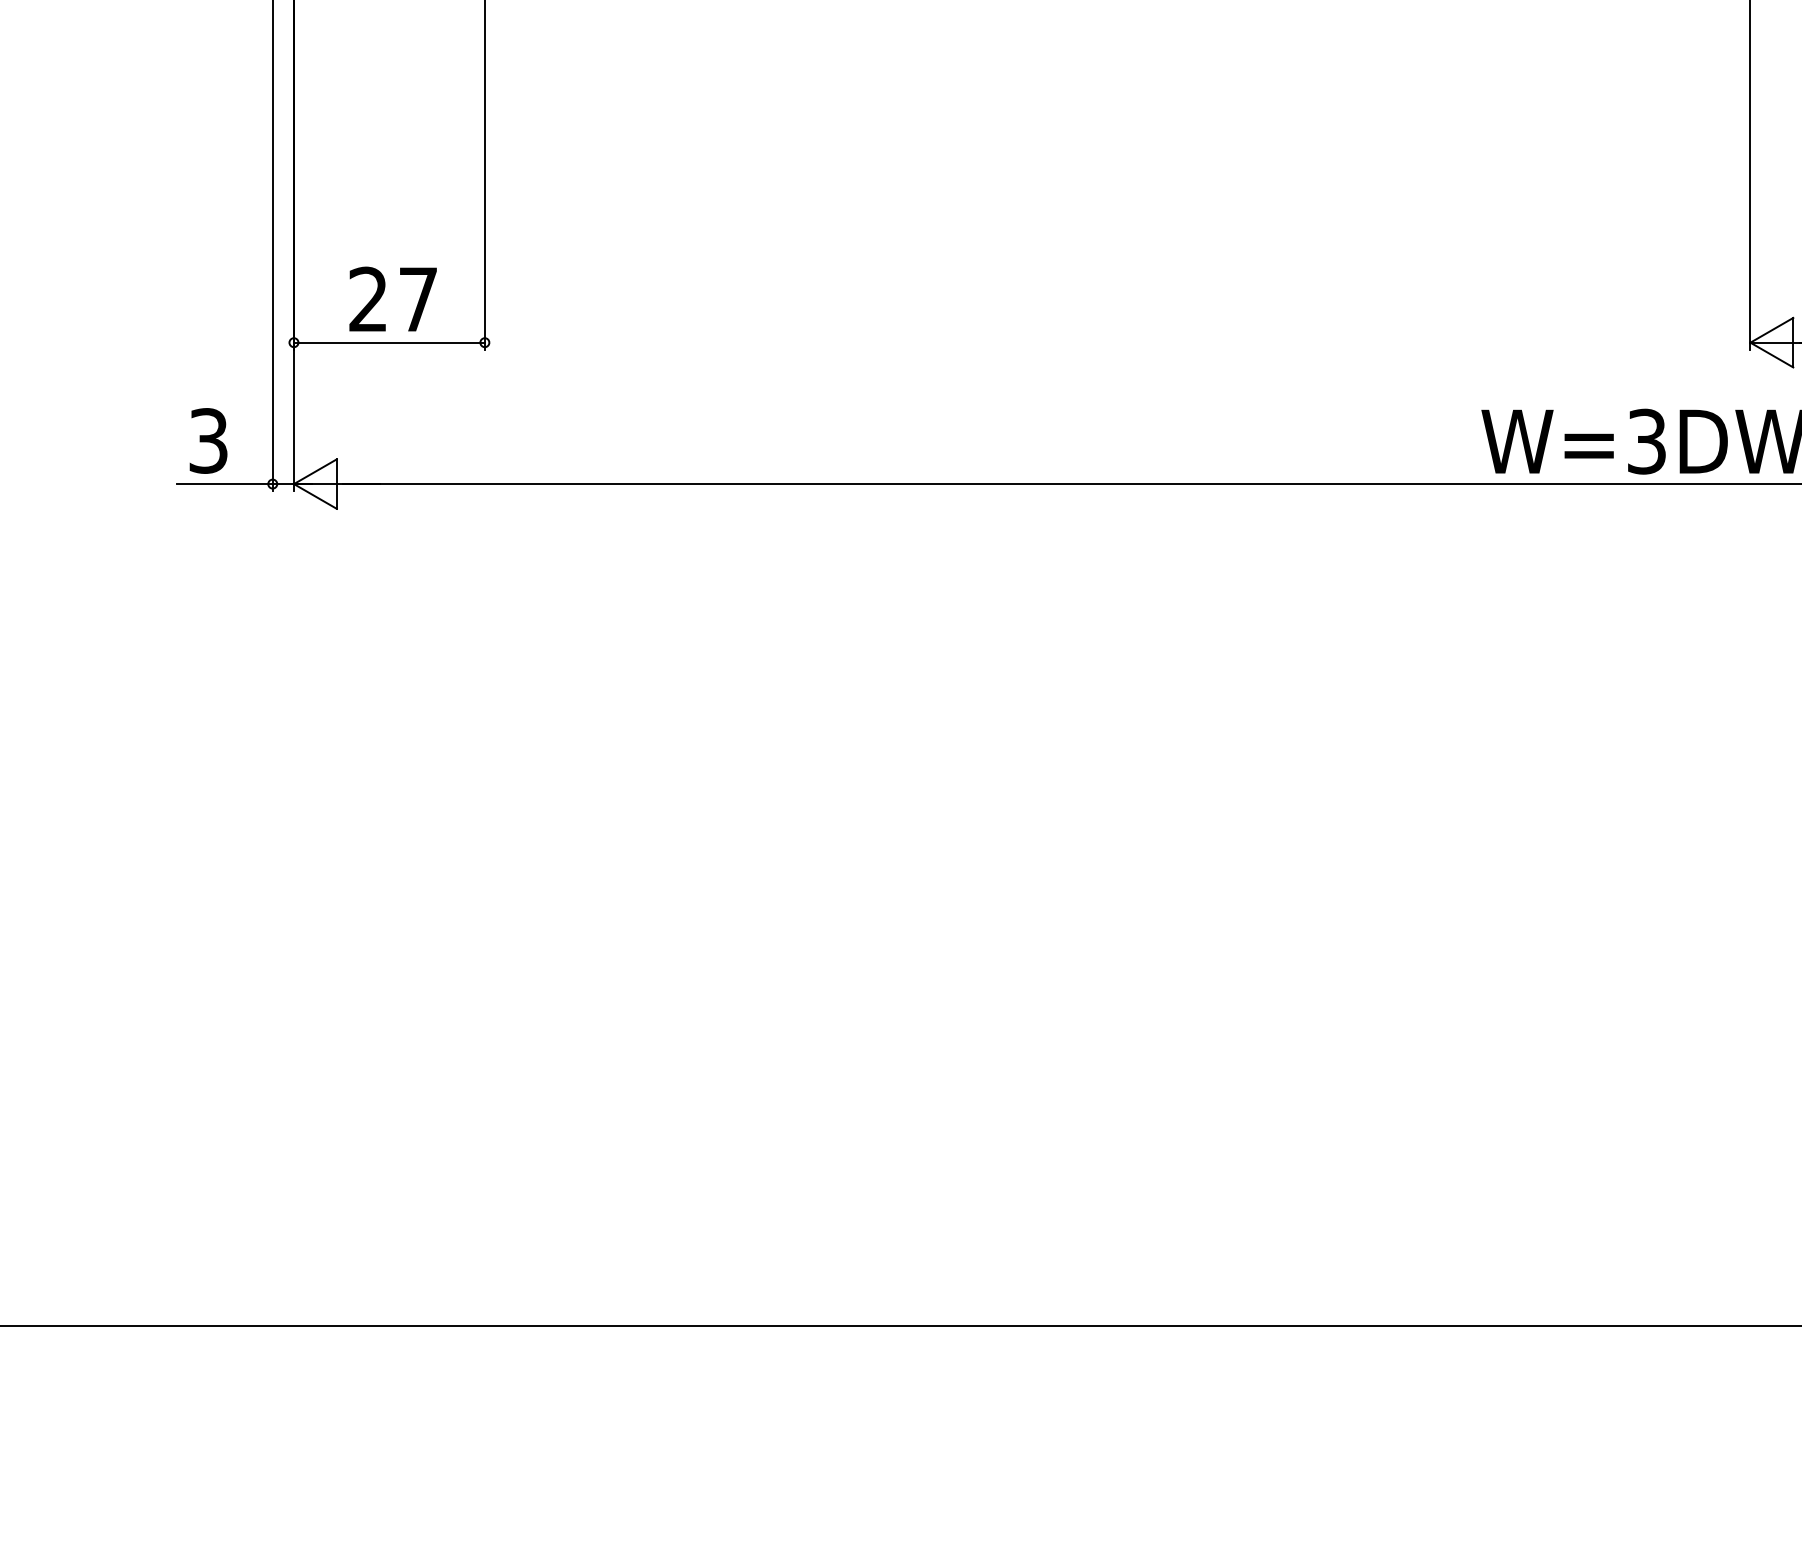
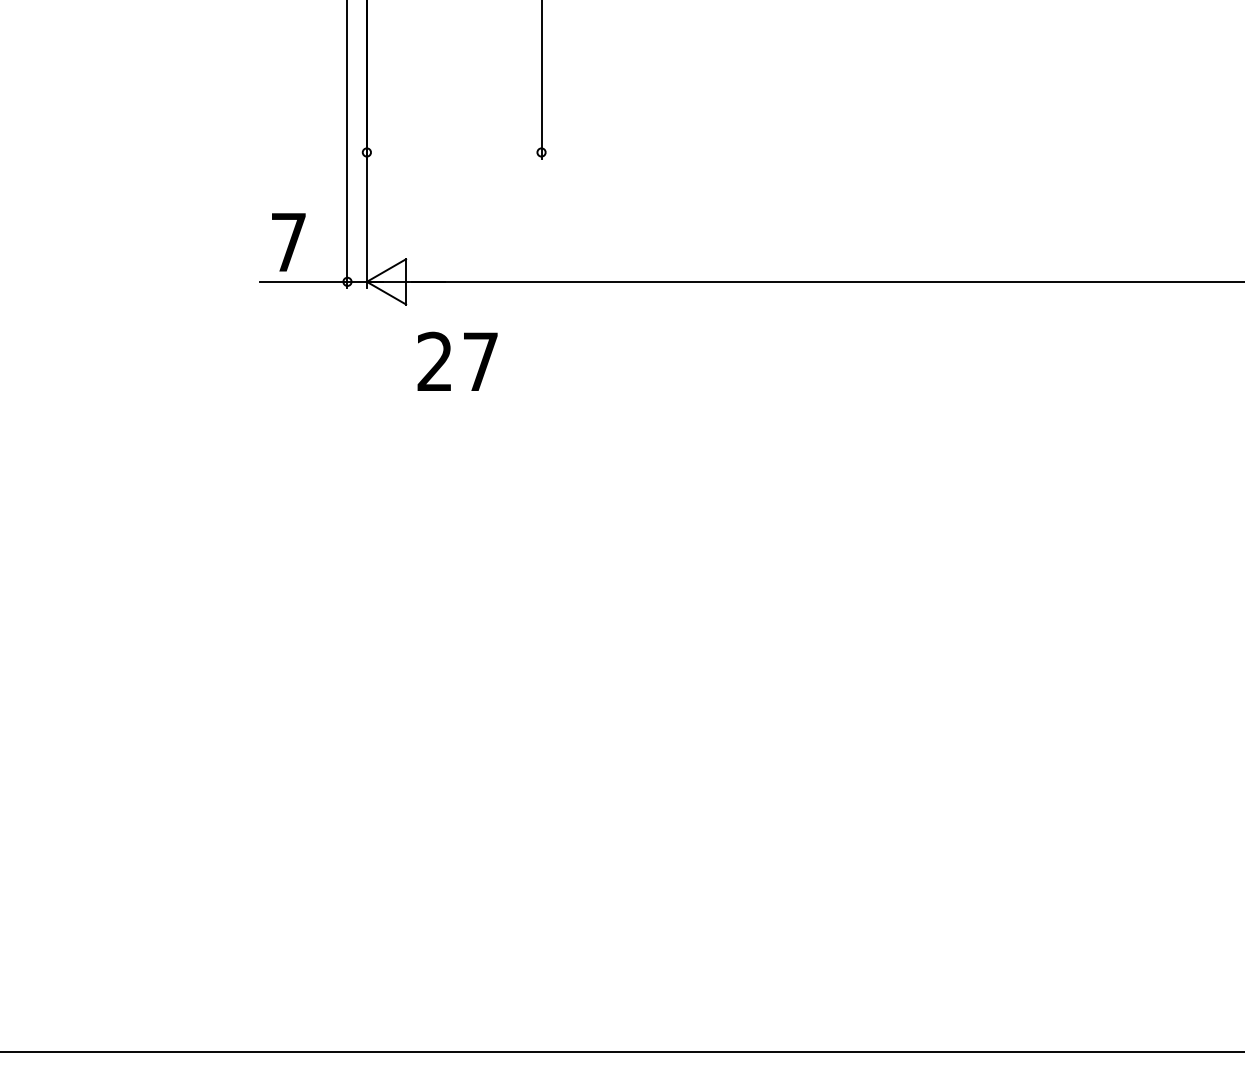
text: (392, 298) -> (457, 360), moved
line: (388, 342) -> (453, 152), removed
text: (208, 440) -> (288, 241), 3 -> 7

